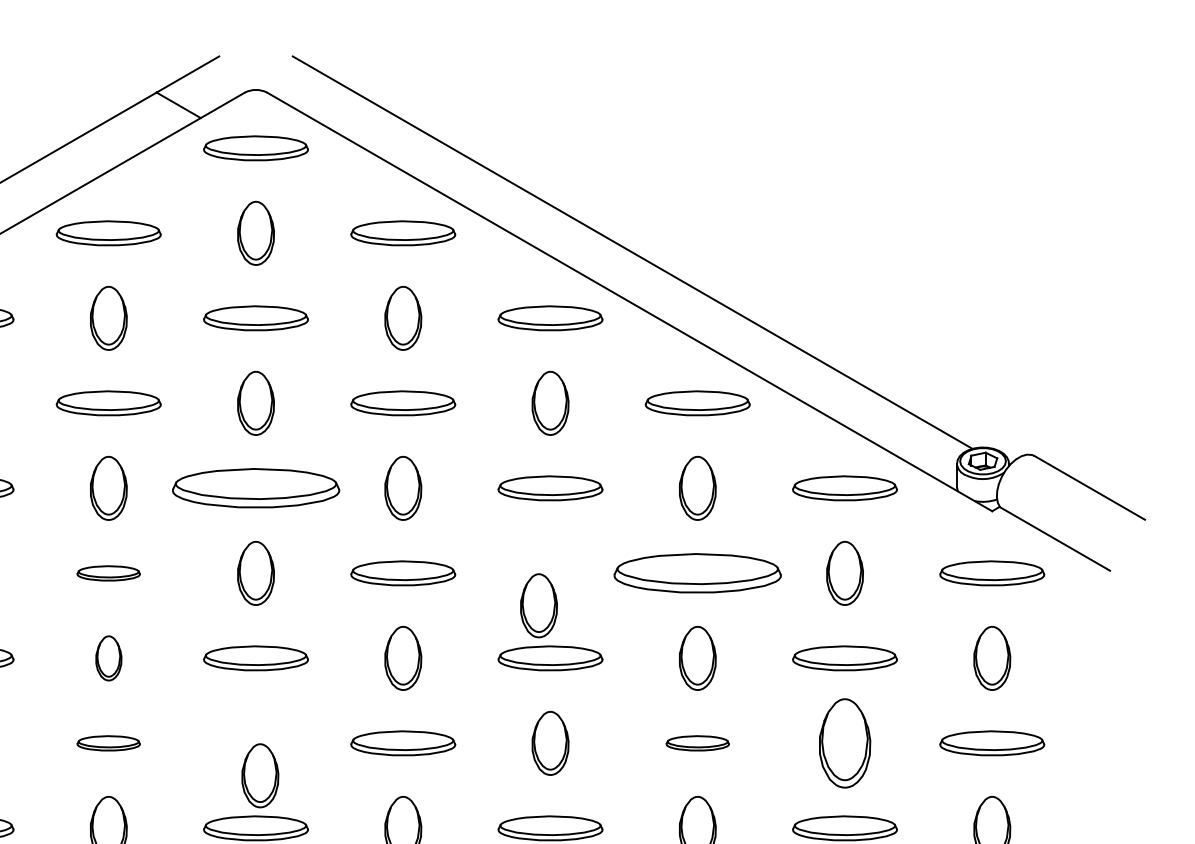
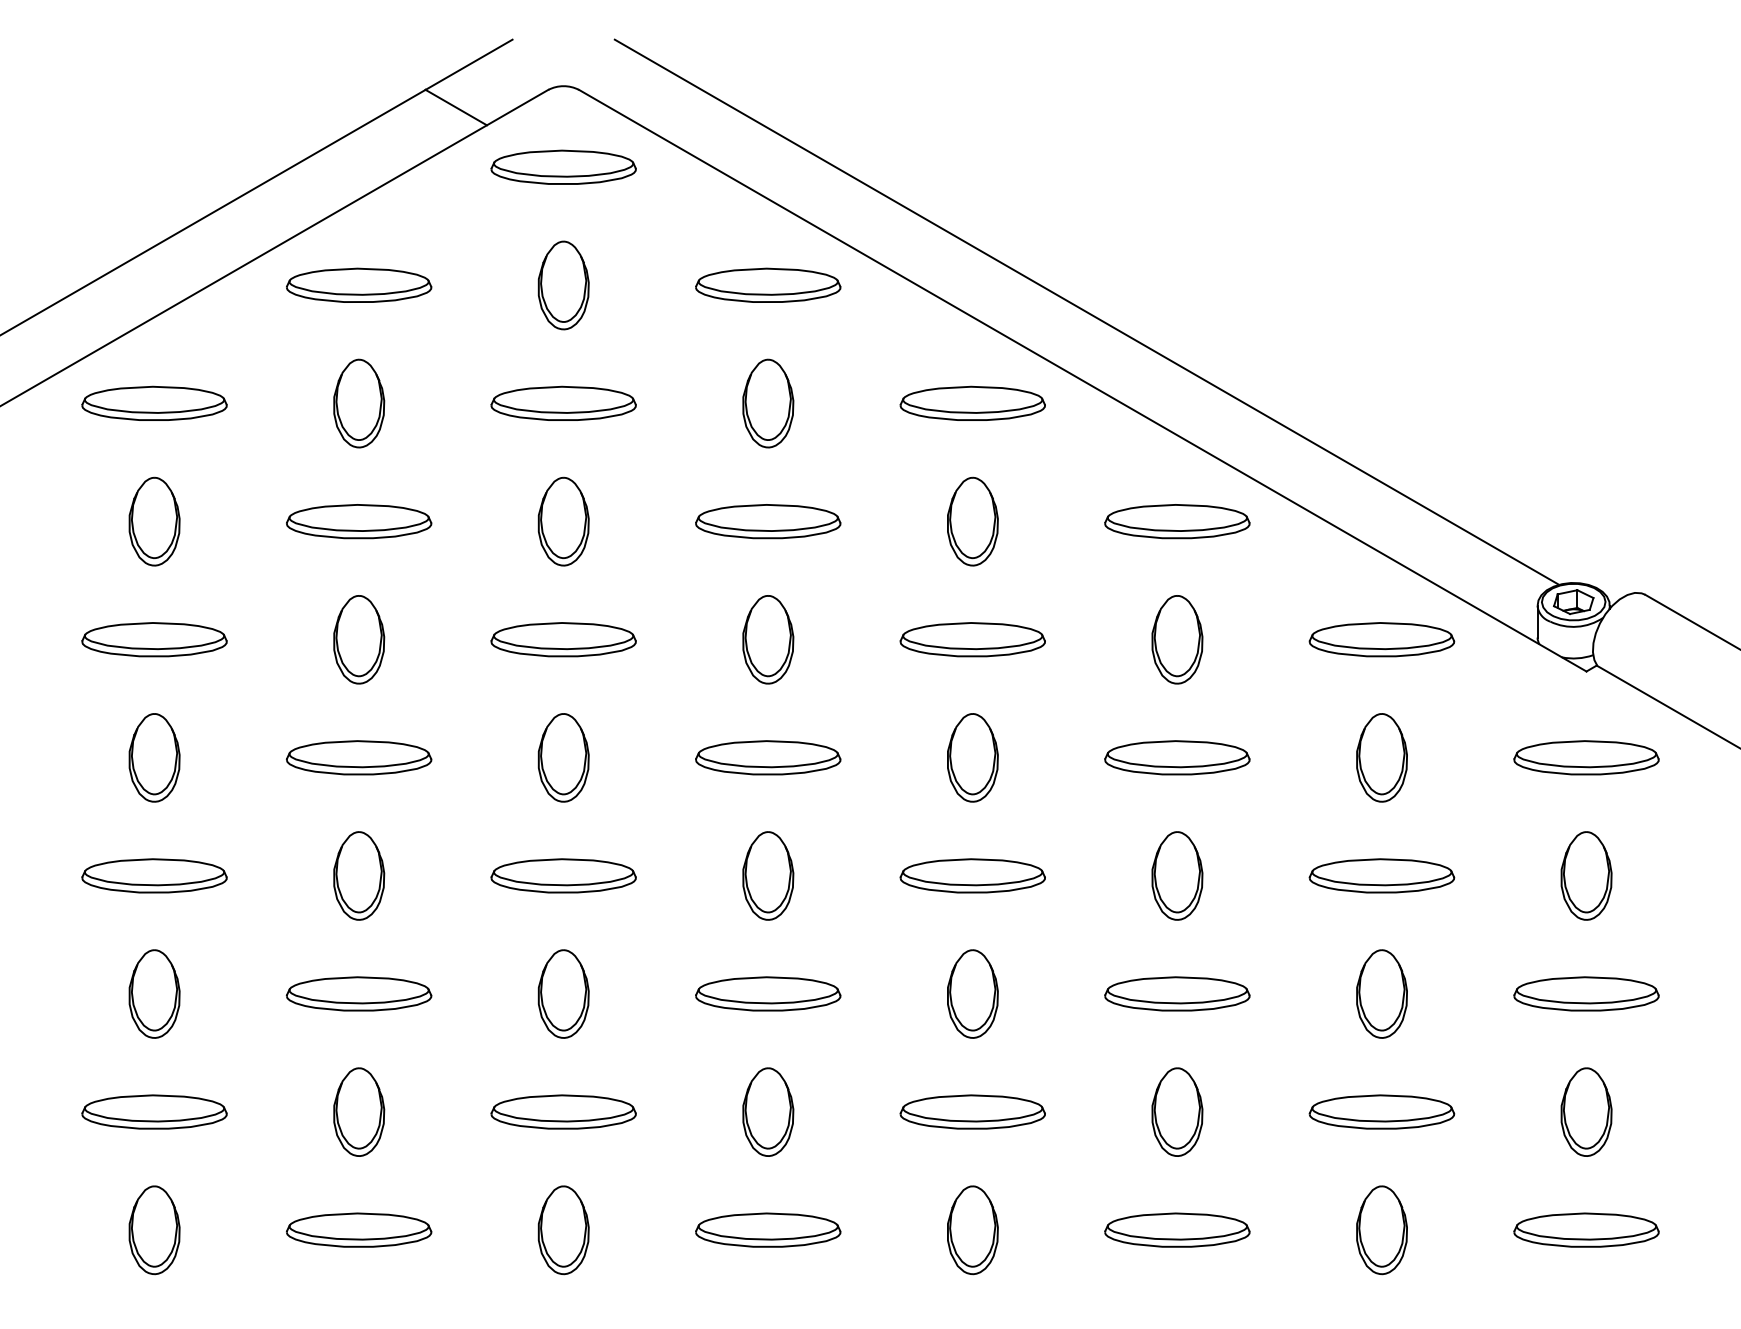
part: (255, 488) -> (563, 639), size x0.62
part: (108, 573) -> (358, 757), size x1.67
part: (697, 573) -> (1177, 757), size x0.62
part: (538, 605) -> (972, 757), moved
part: (109, 658) -> (359, 875), size x1.43
part: (108, 743) -> (358, 993), size x1.67
part: (697, 743) -> (1177, 993), size x1.67
part: (844, 743) -> (1381, 993), size x0.71
part: (260, 775) -> (563, 993), moved

